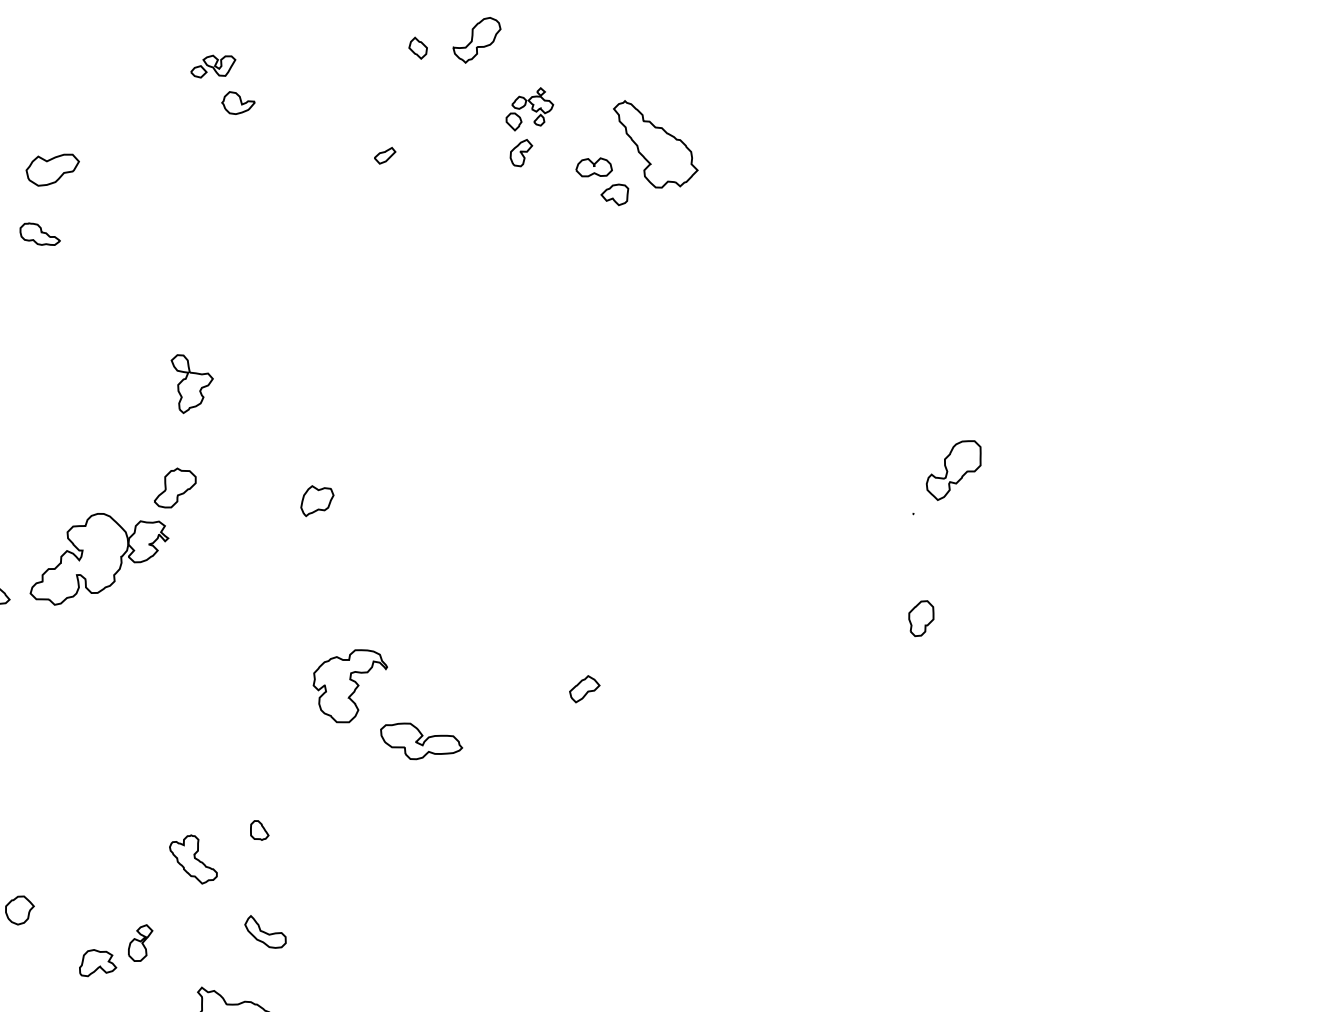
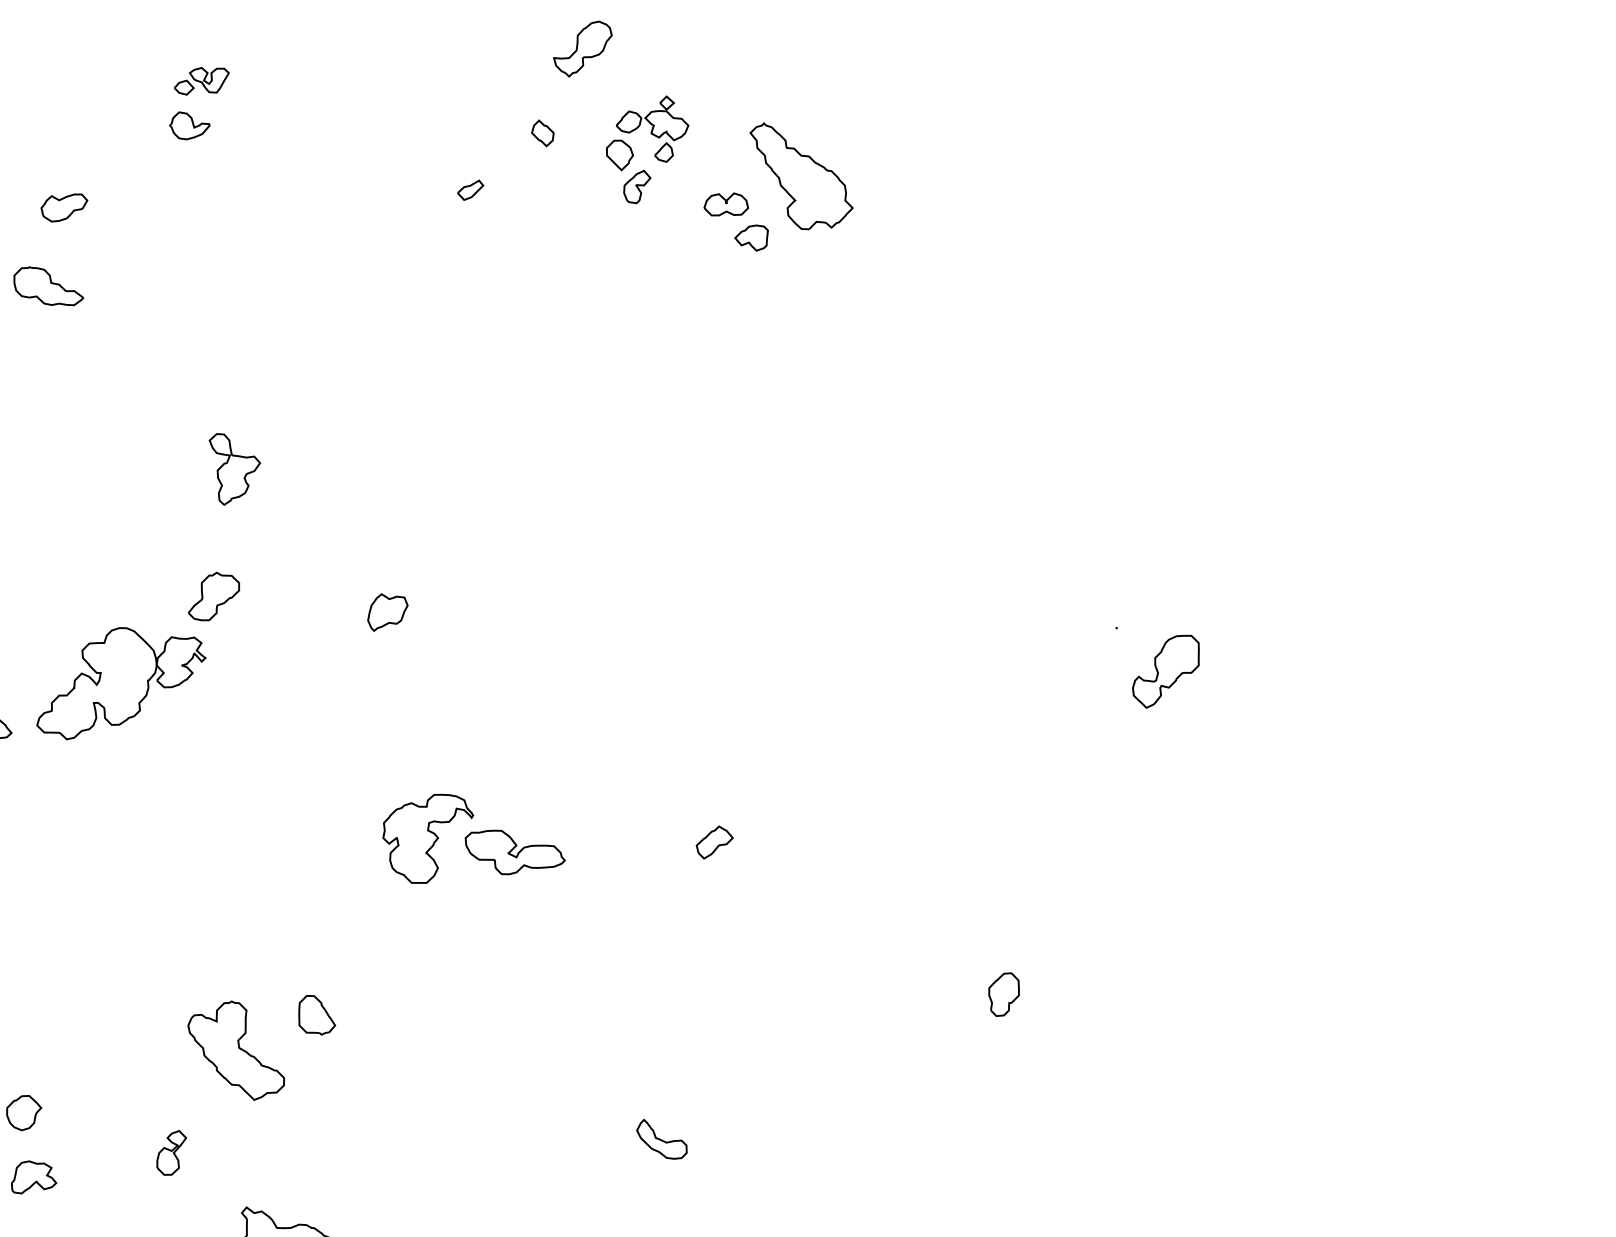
part: (417, 47) -> (542, 132), moved
part: (213, 66) -> (202, 81), moved
part: (238, 102) -> (189, 125), moved
part: (529, 109) -> (647, 133), size x1.43
part: (52, 170) -> (63, 208), size x0.71
part: (40, 233) -> (49, 285), size x1.43
part: (953, 470) -> (1165, 671), moved
part: (921, 618) -> (1004, 994), moved
part: (421, 741) -> (515, 852), moved
part: (259, 830) -> (317, 1015), size x1.67
part: (193, 859) -> (236, 1050), size x1.67
part: (265, 931) -> (661, 1138), moved
part: (98, 963) -> (34, 1177), moved

